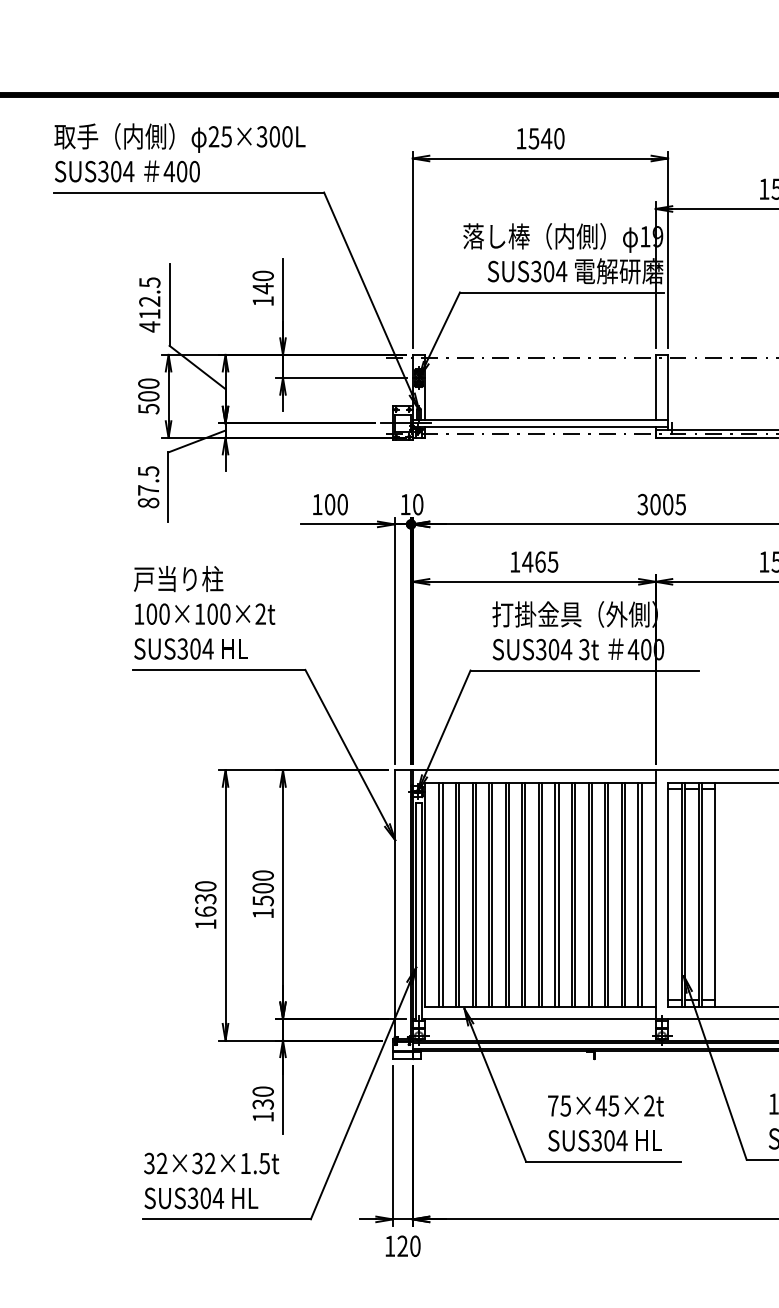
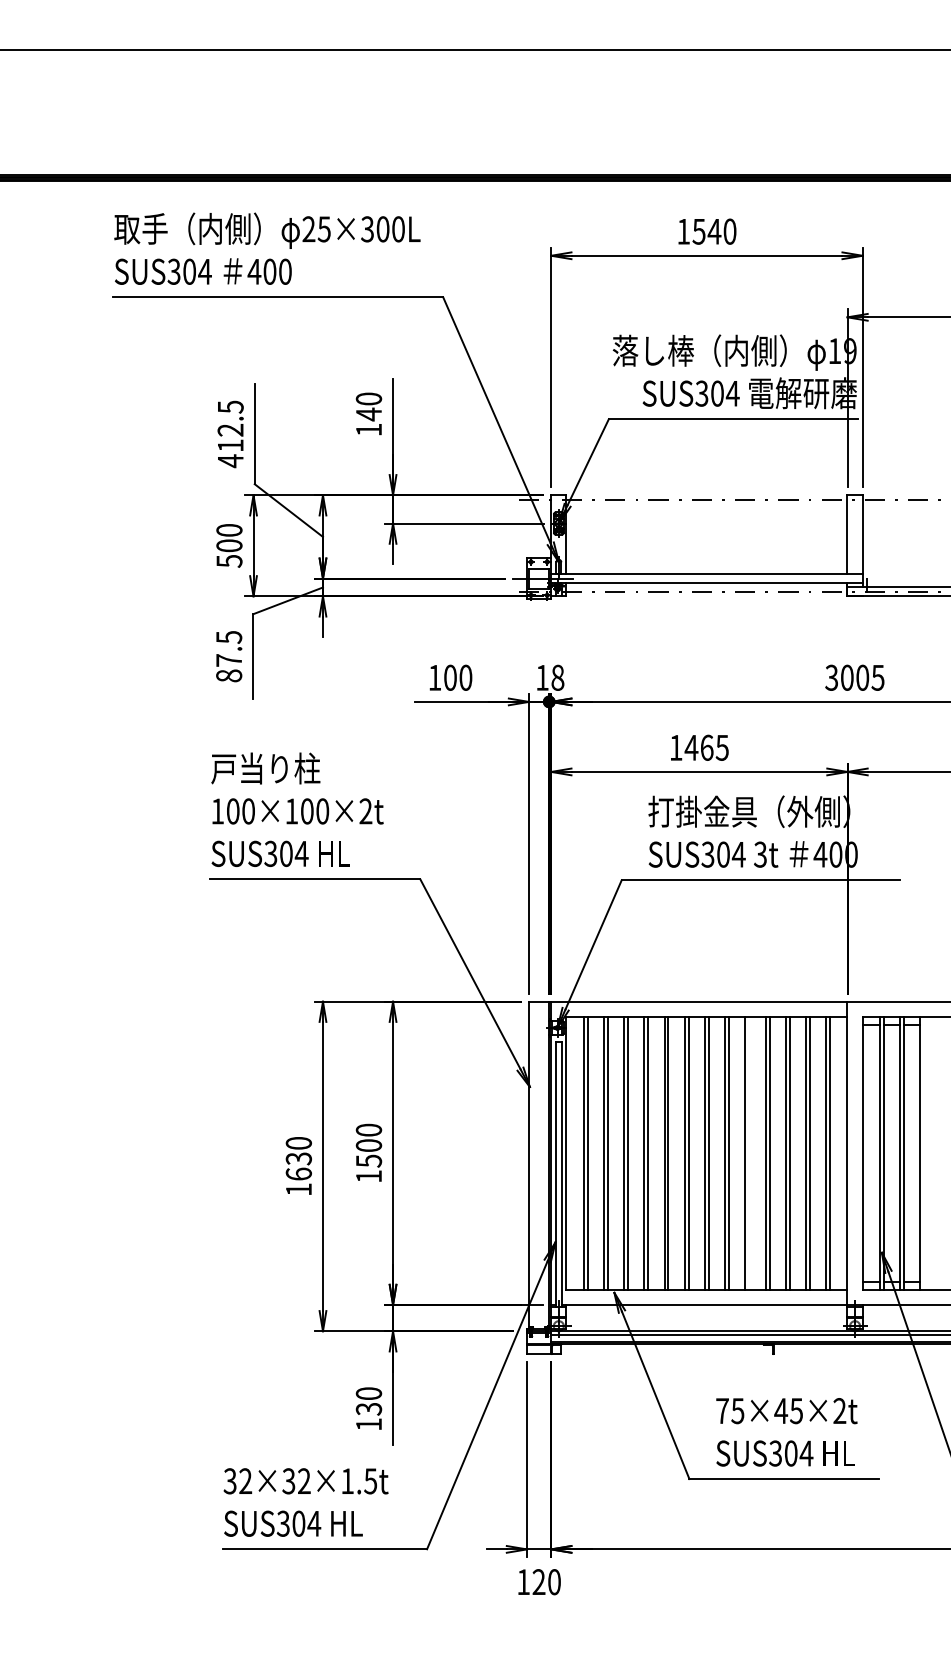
text: (417, 504) -> (557, 677), 10 -> 18
line: (575, 893) -> (749, 1152), removed

